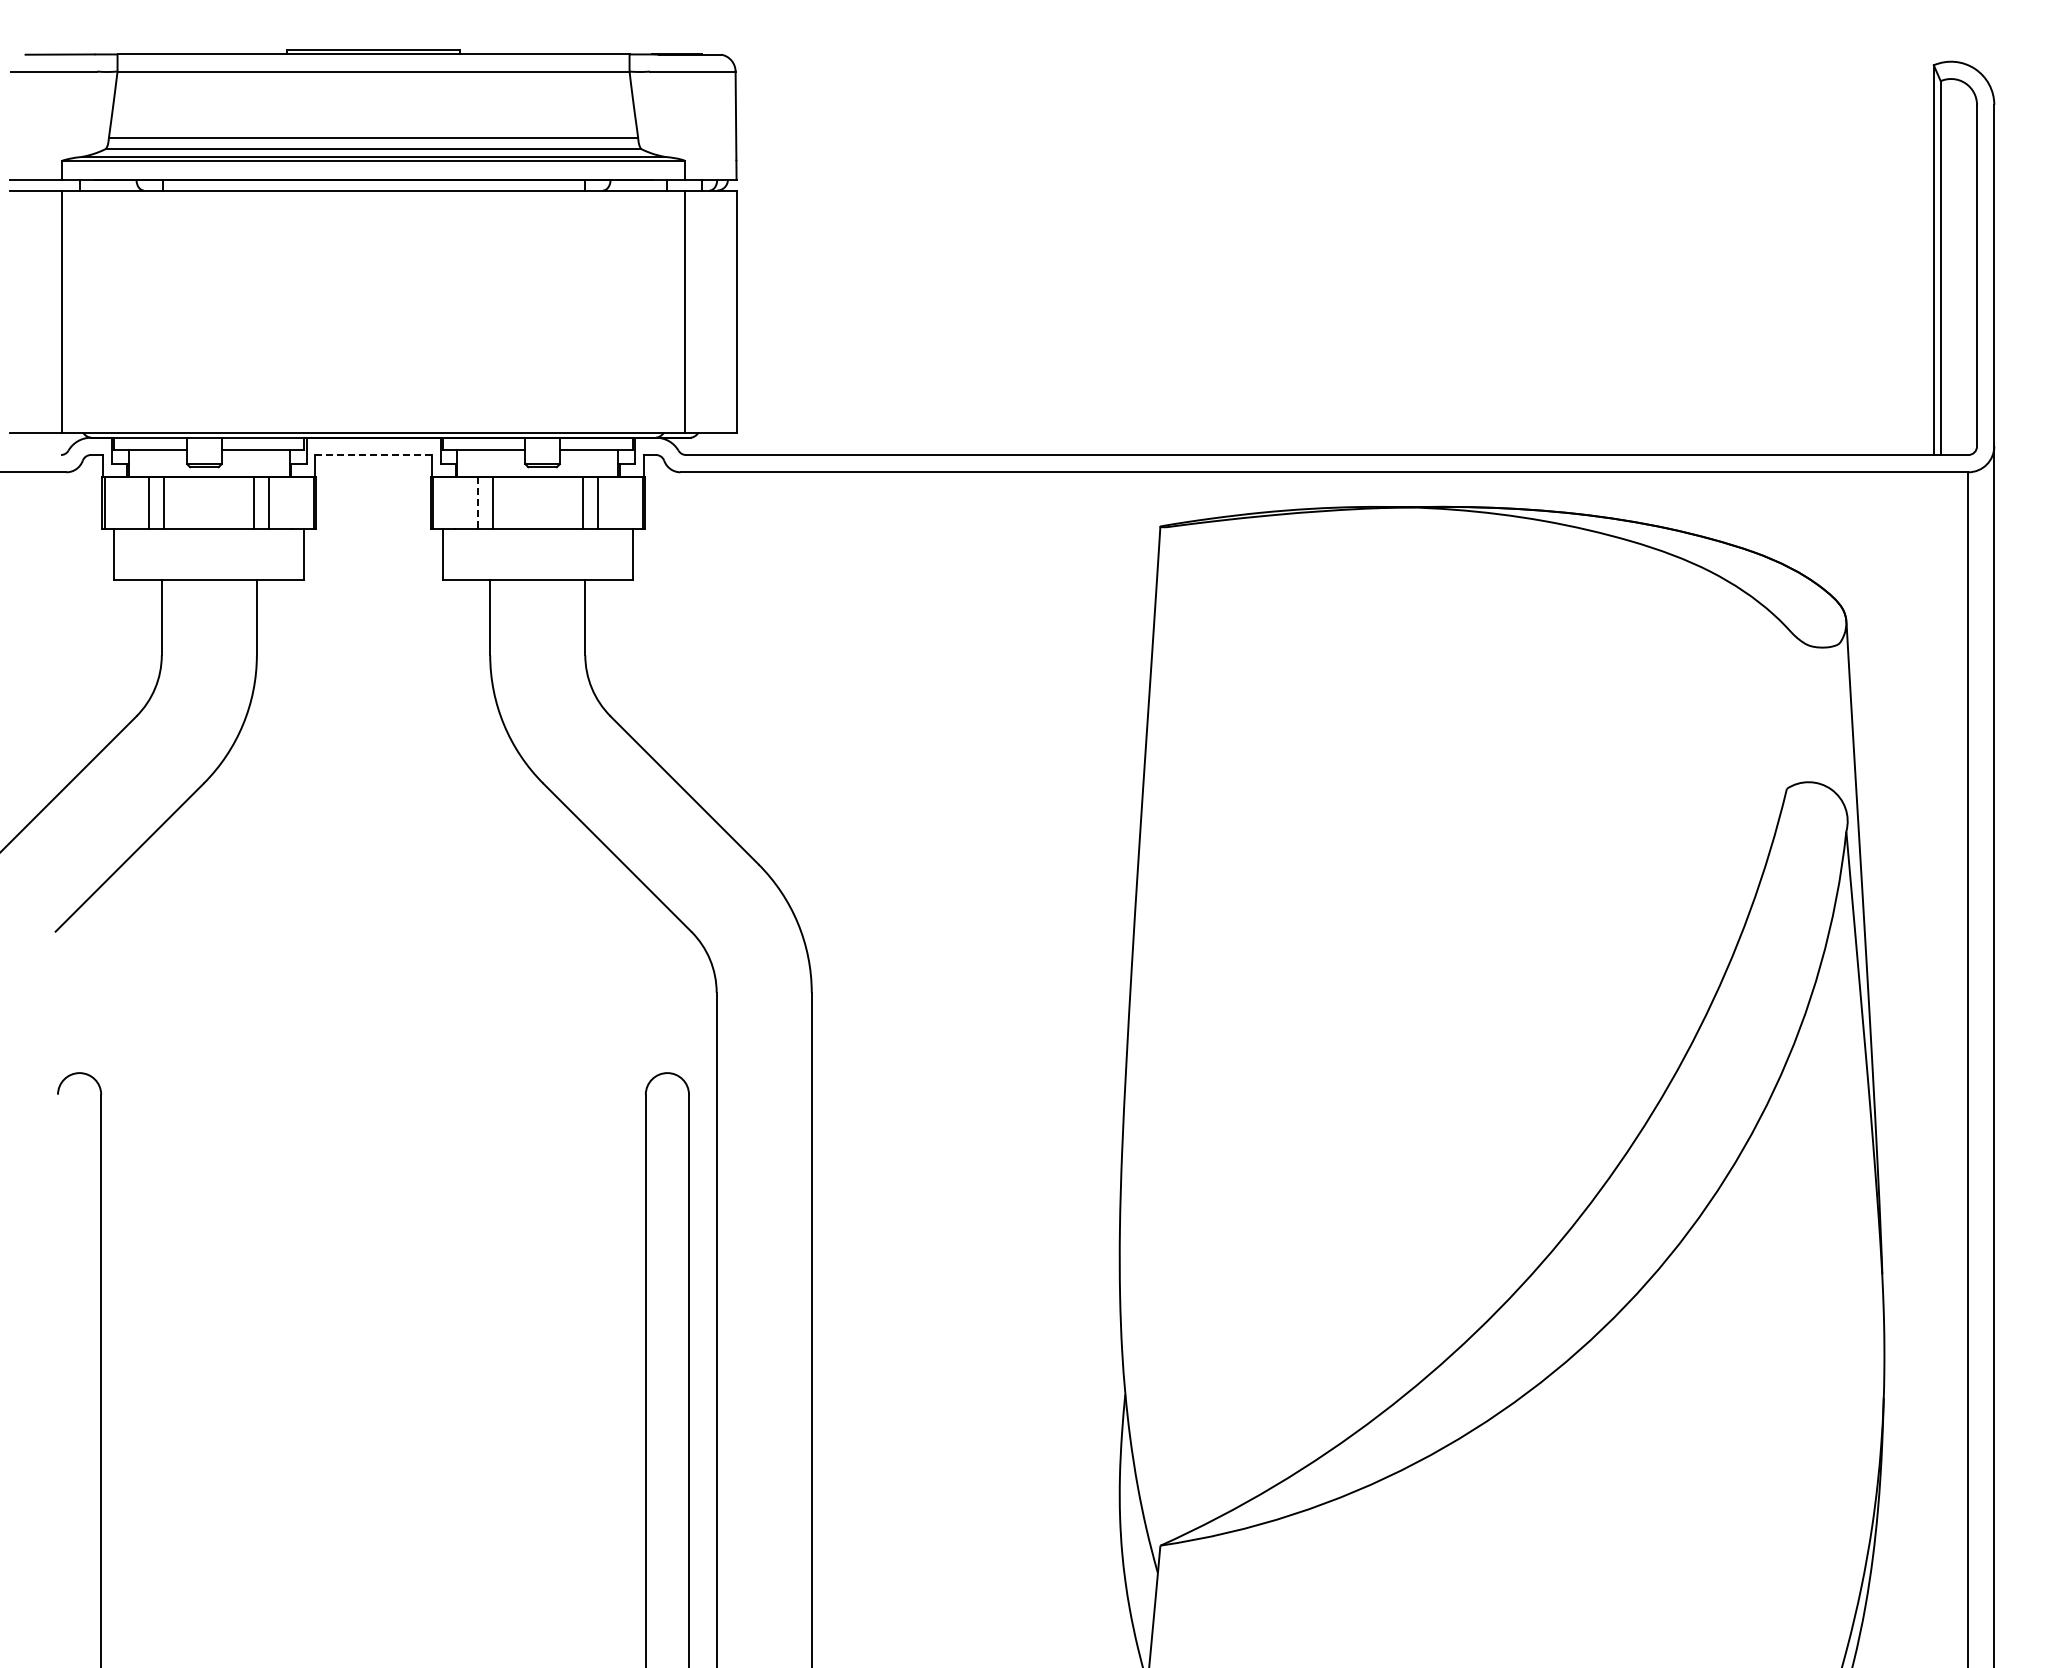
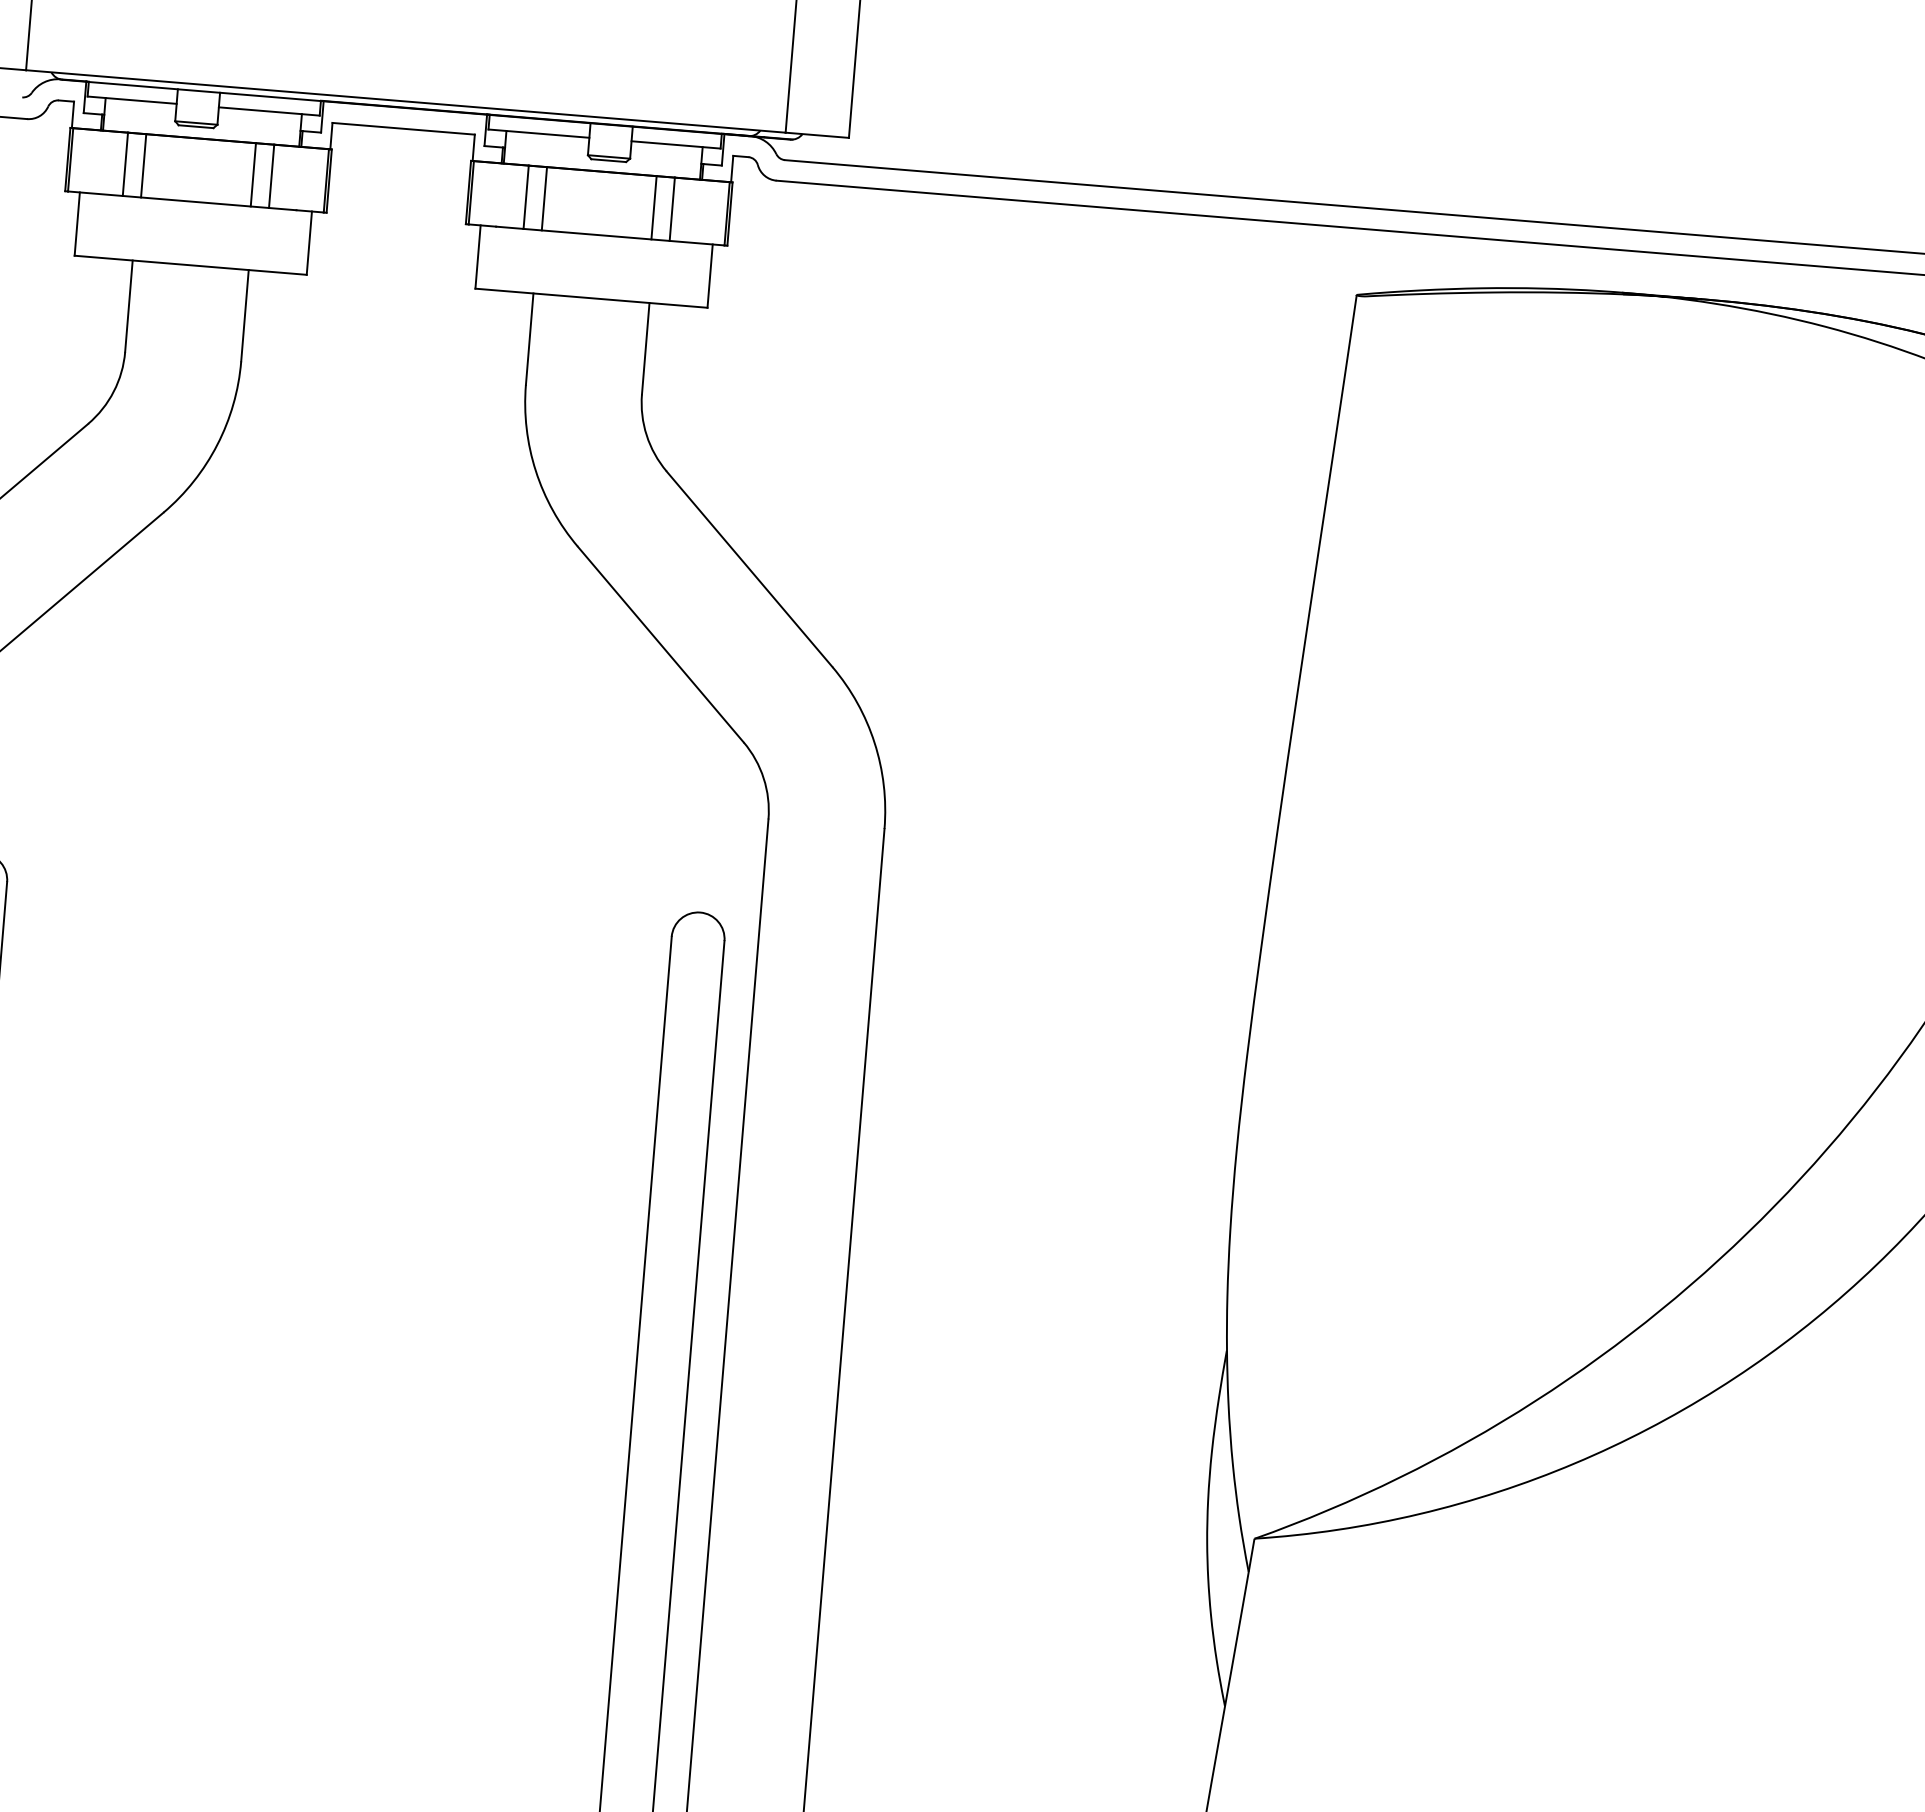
line: (374, 455) -> (404, 129), dashed -> solid
line: (477, 502) -> (525, 197), dashed -> solid

